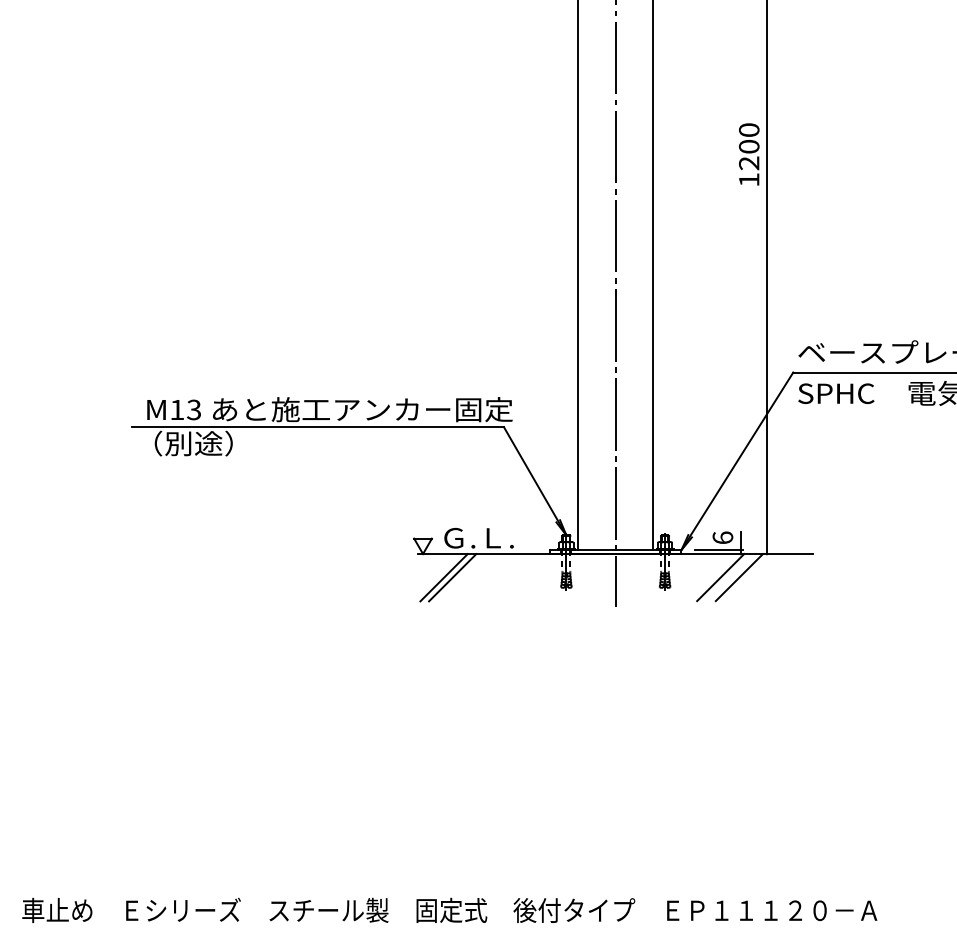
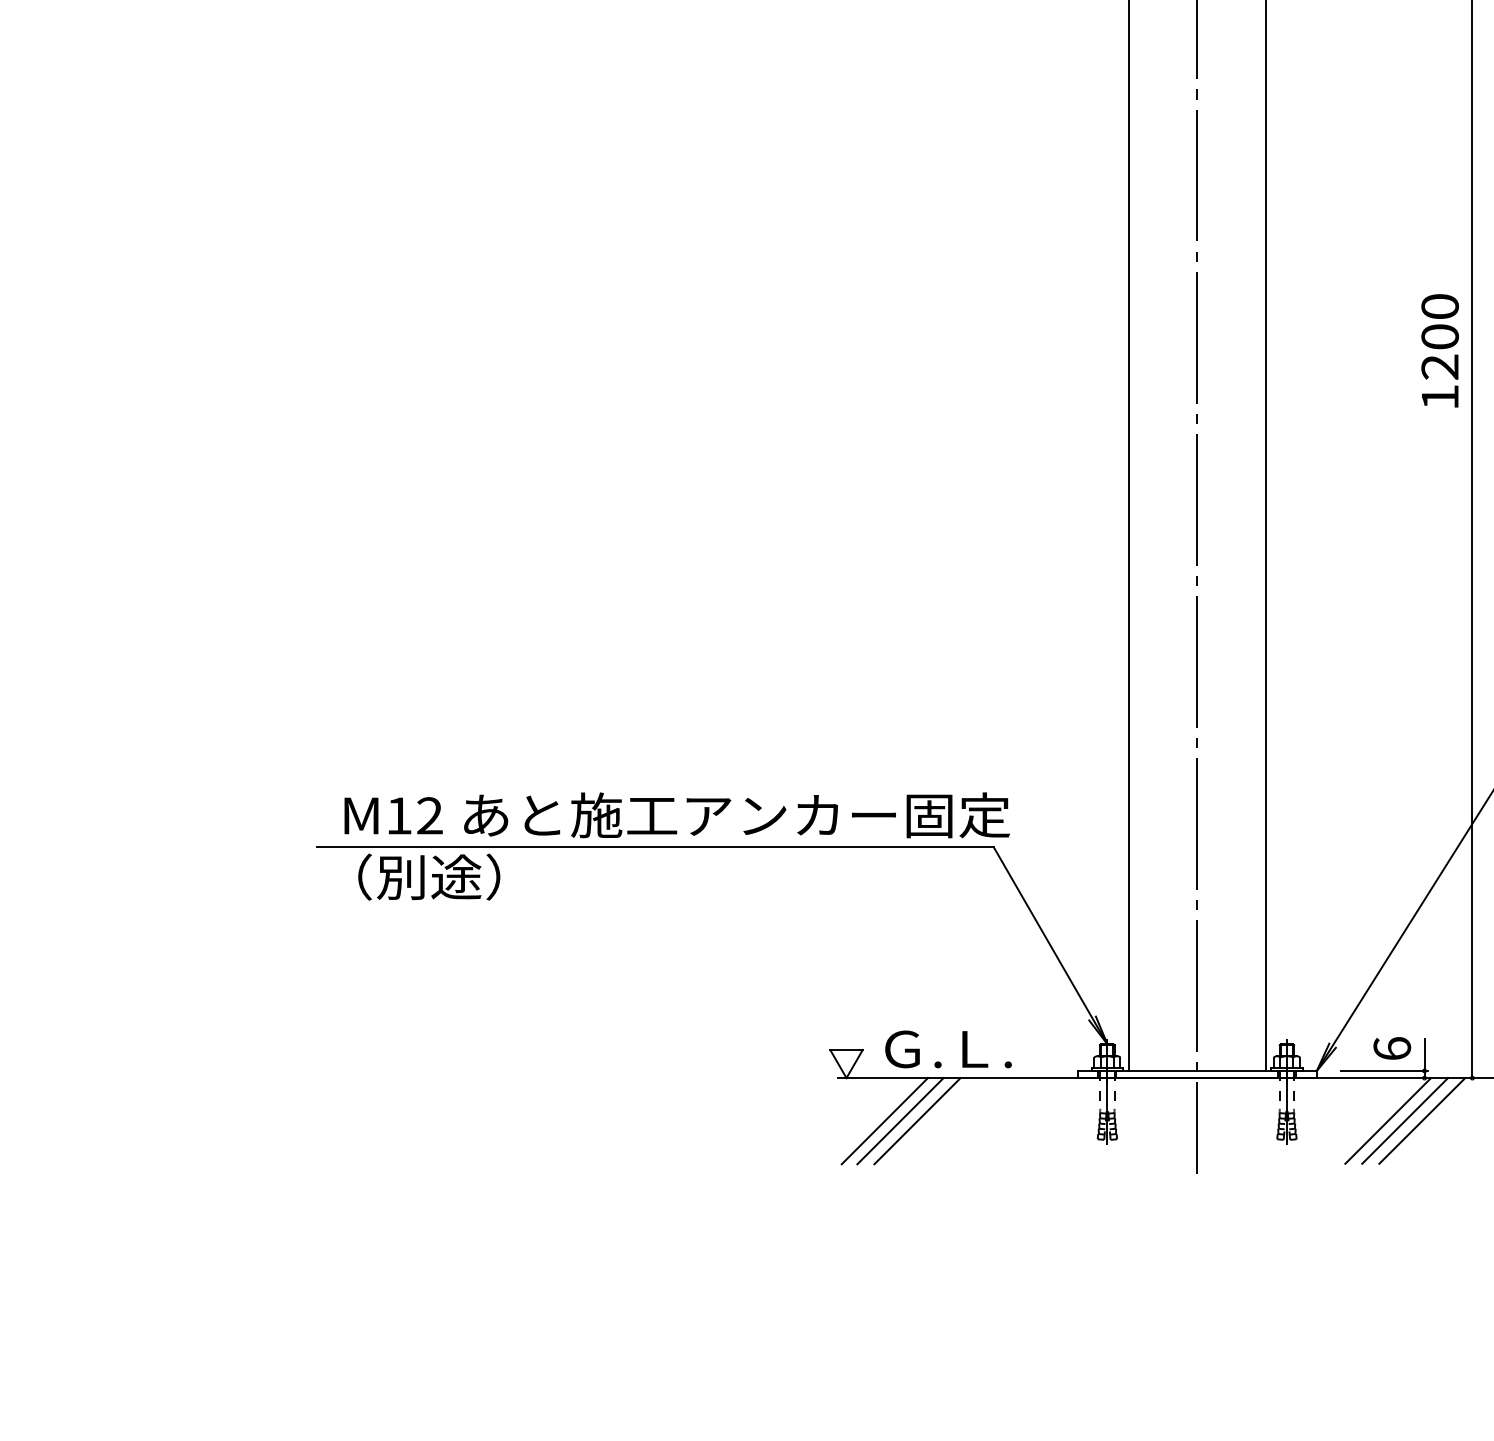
text: (194, 410) -> (430, 816), M13 -> M12
line: (461, 577) -> (916, 1120), added
line: (729, 577) -> (1404, 1120), added

